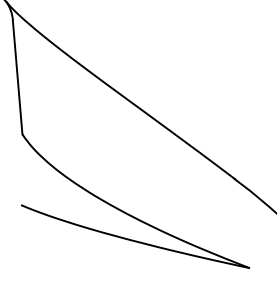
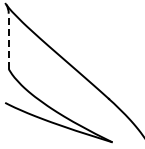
line: (17, 77) -> (8, 41), solid -> dashed

